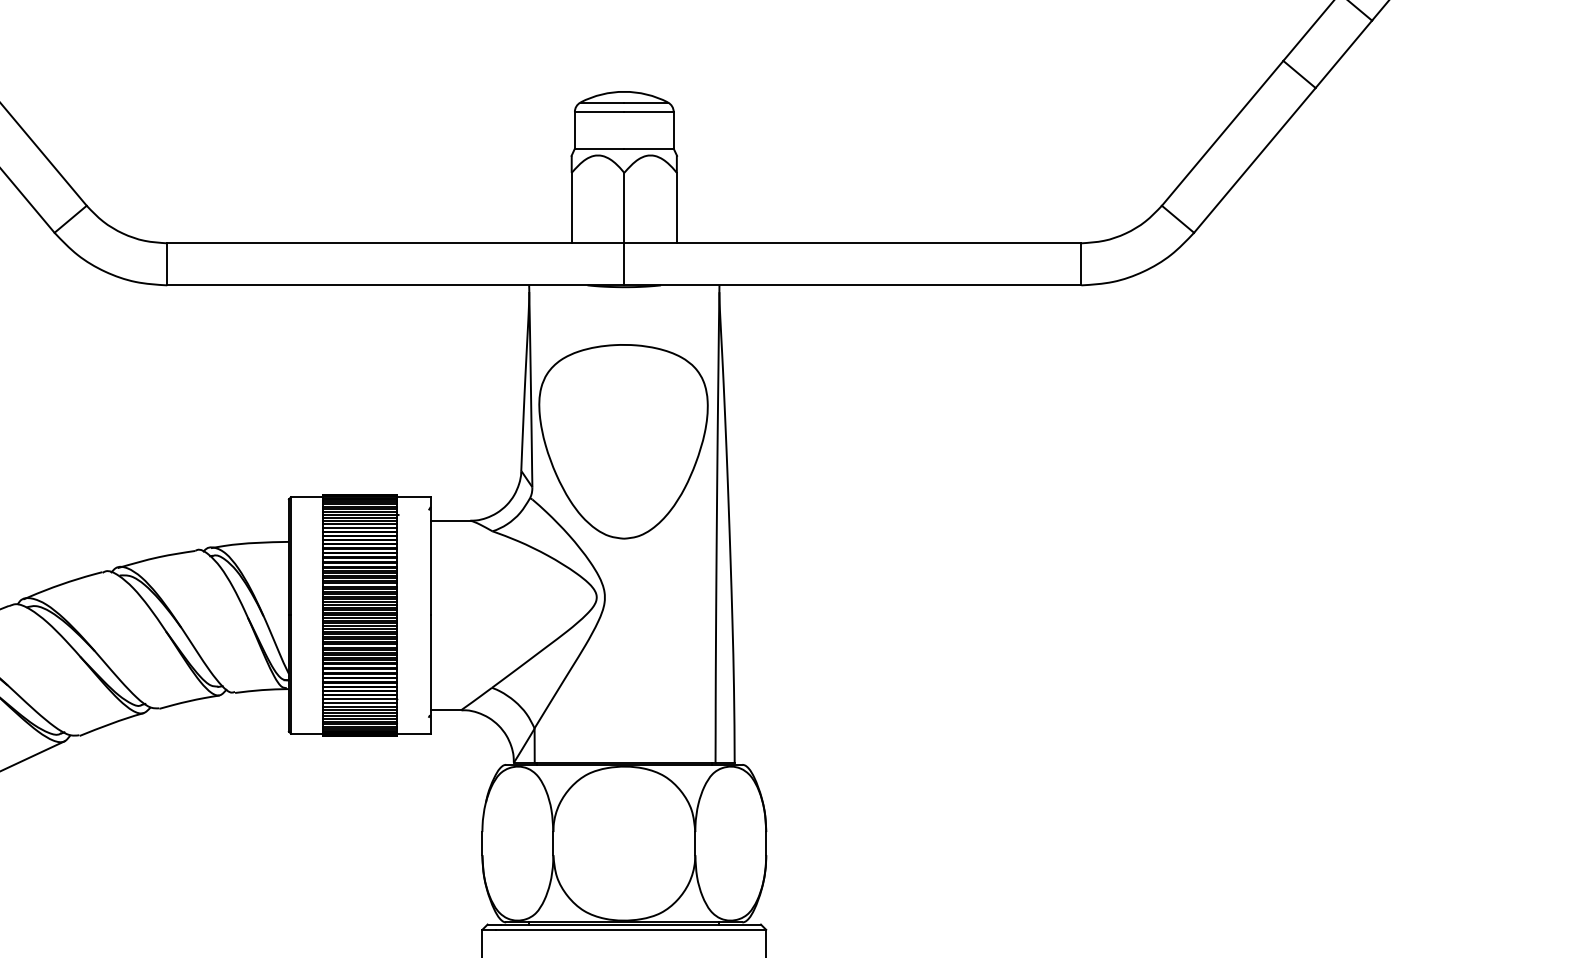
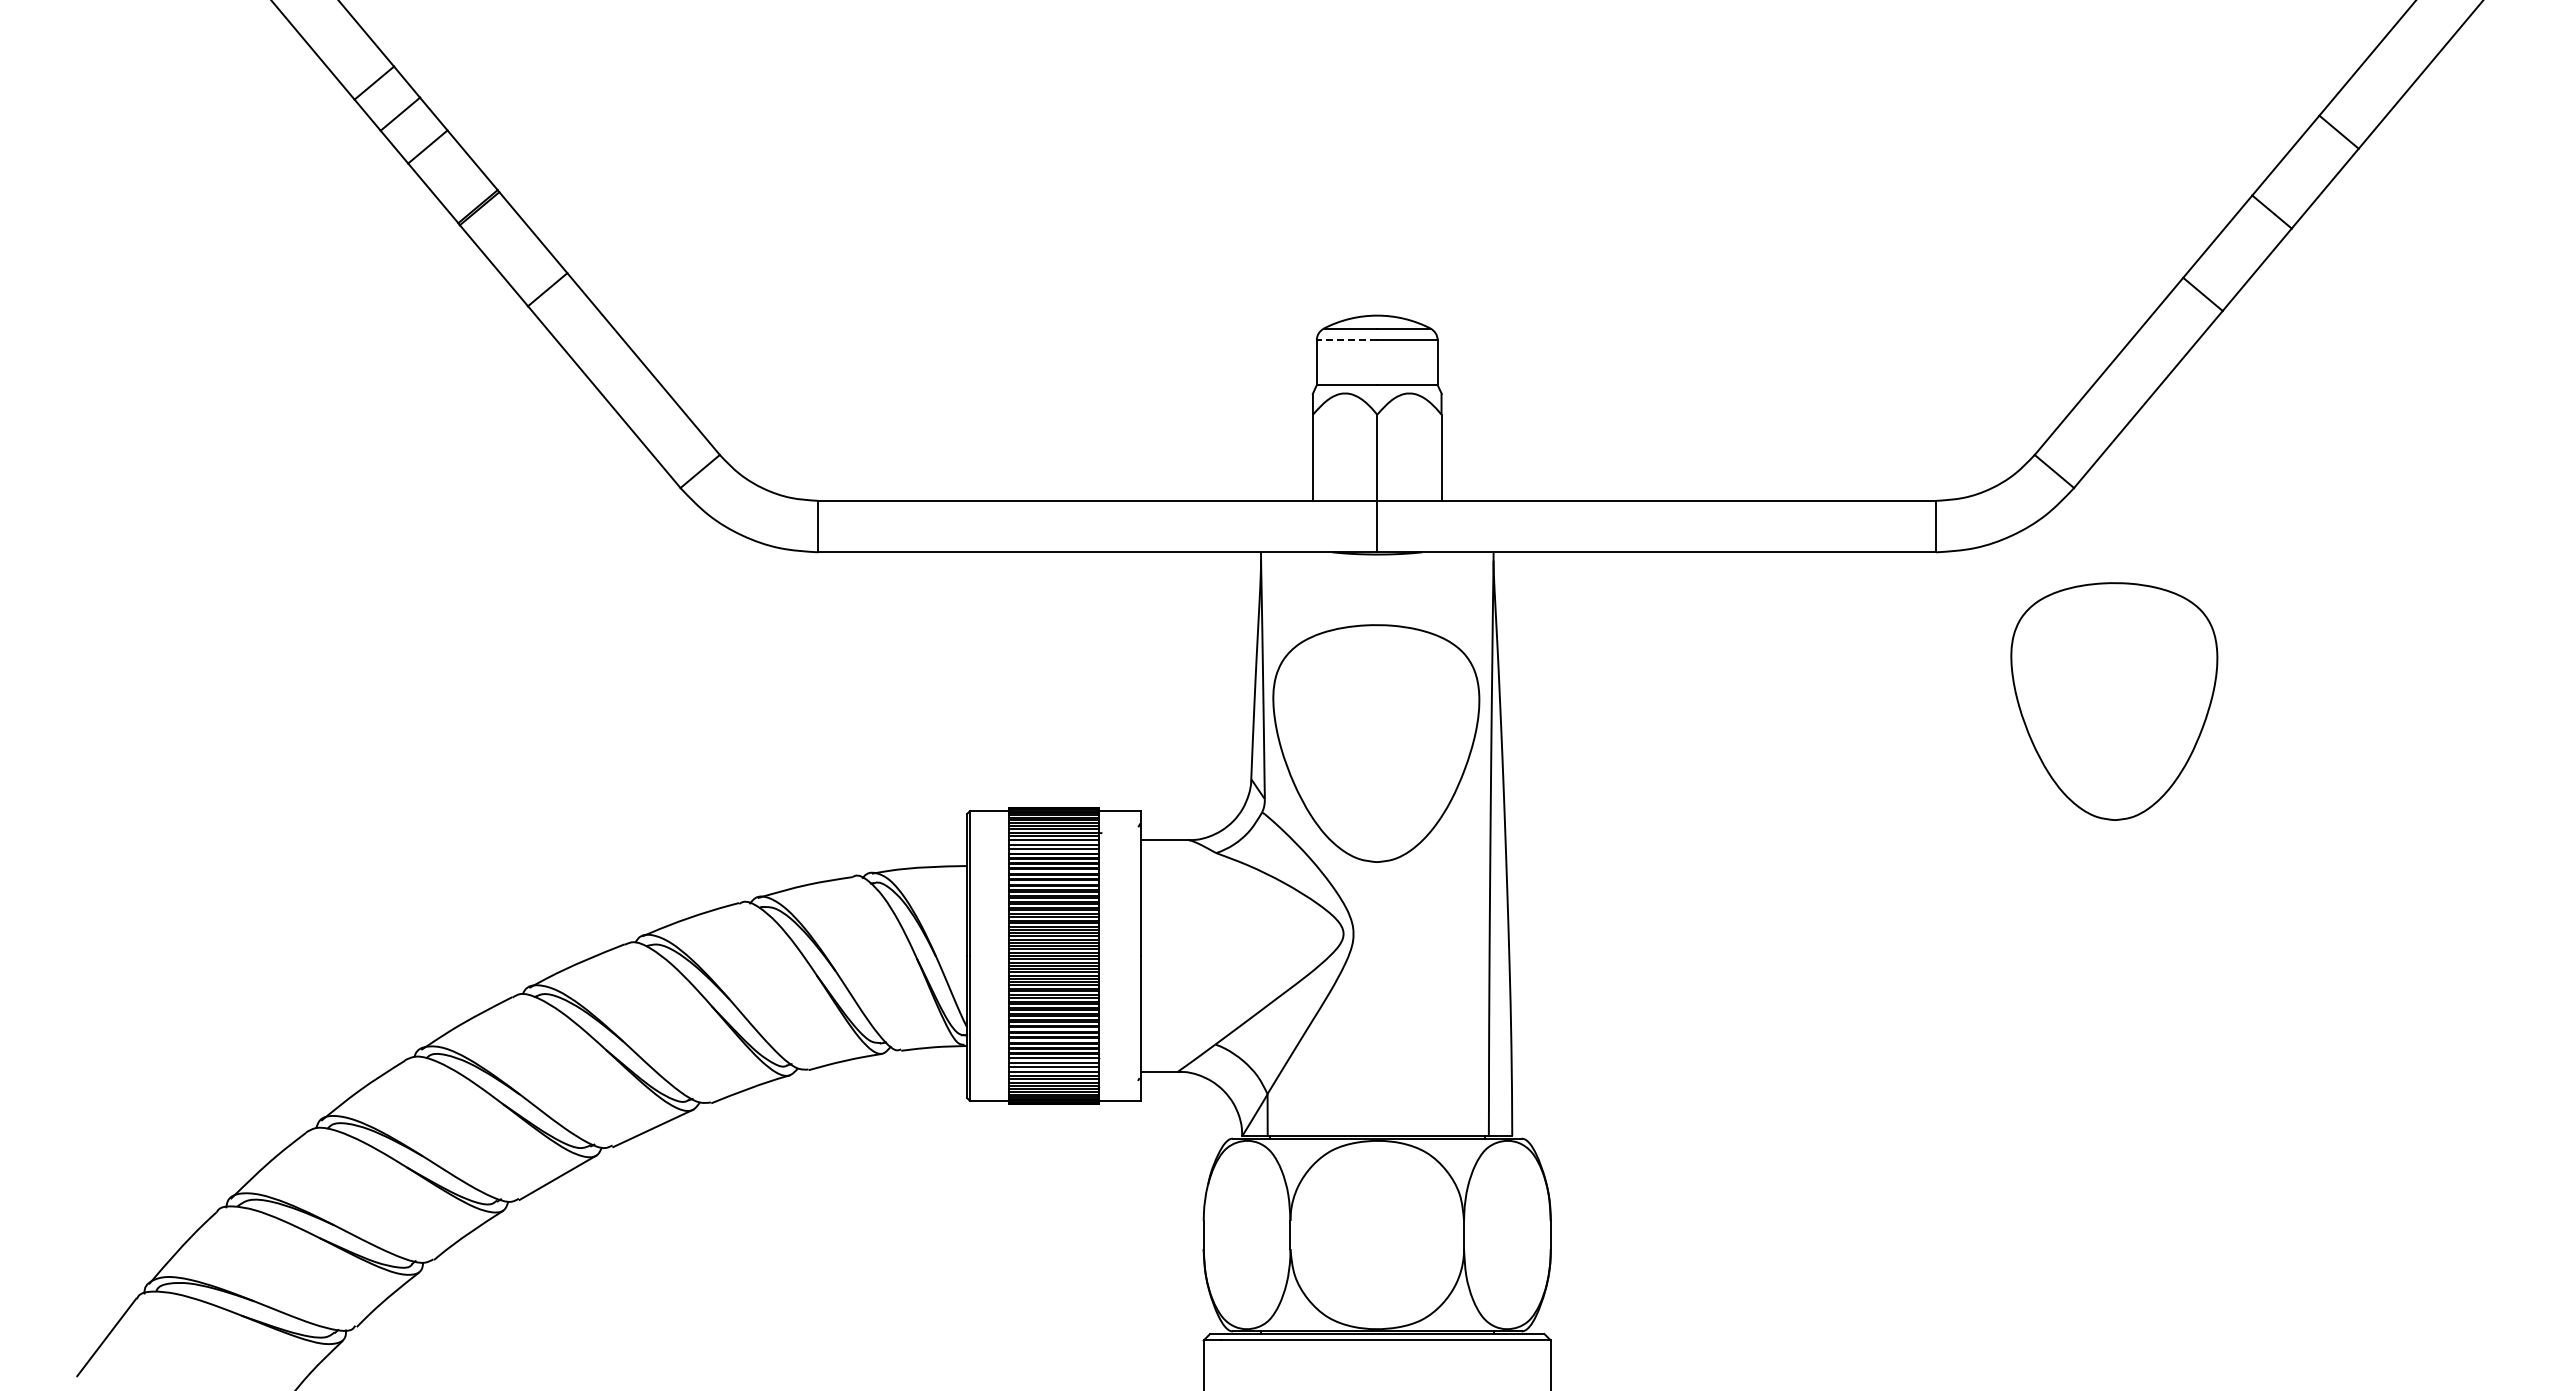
line: (599, 112) -> (1346, 340), solid -> dashed
part: (1227, 407) -> (2114, 701), added

